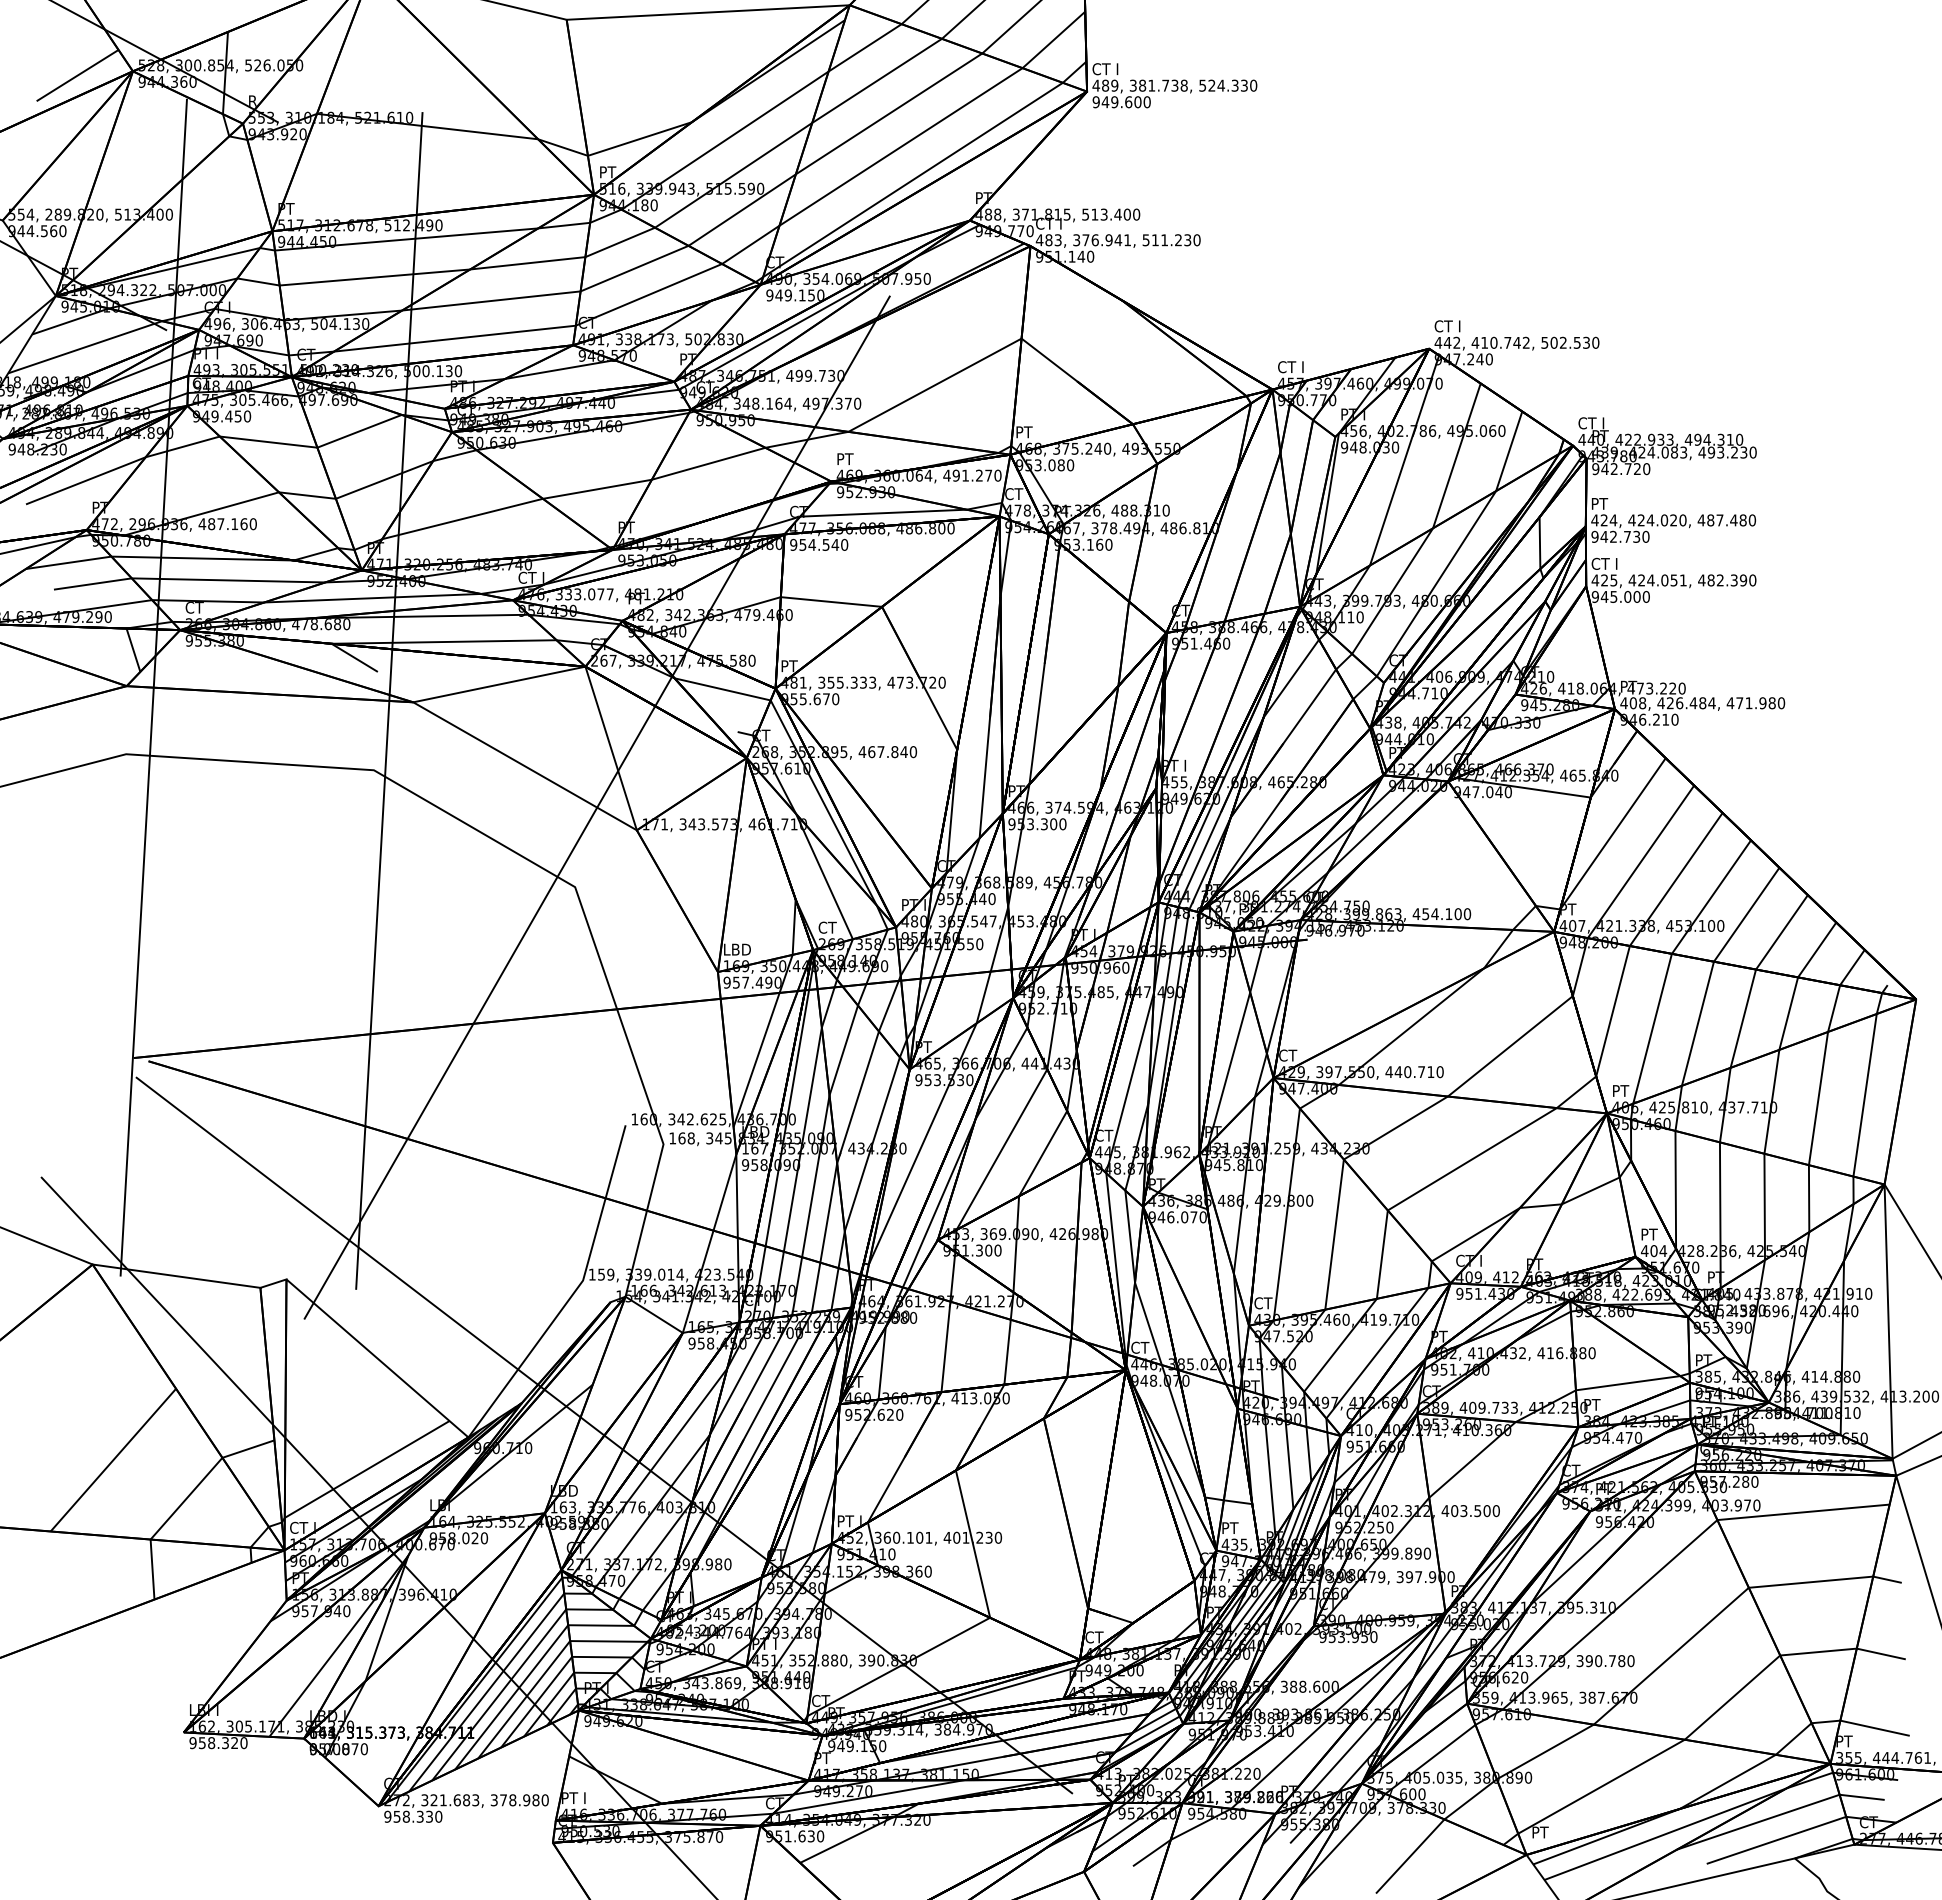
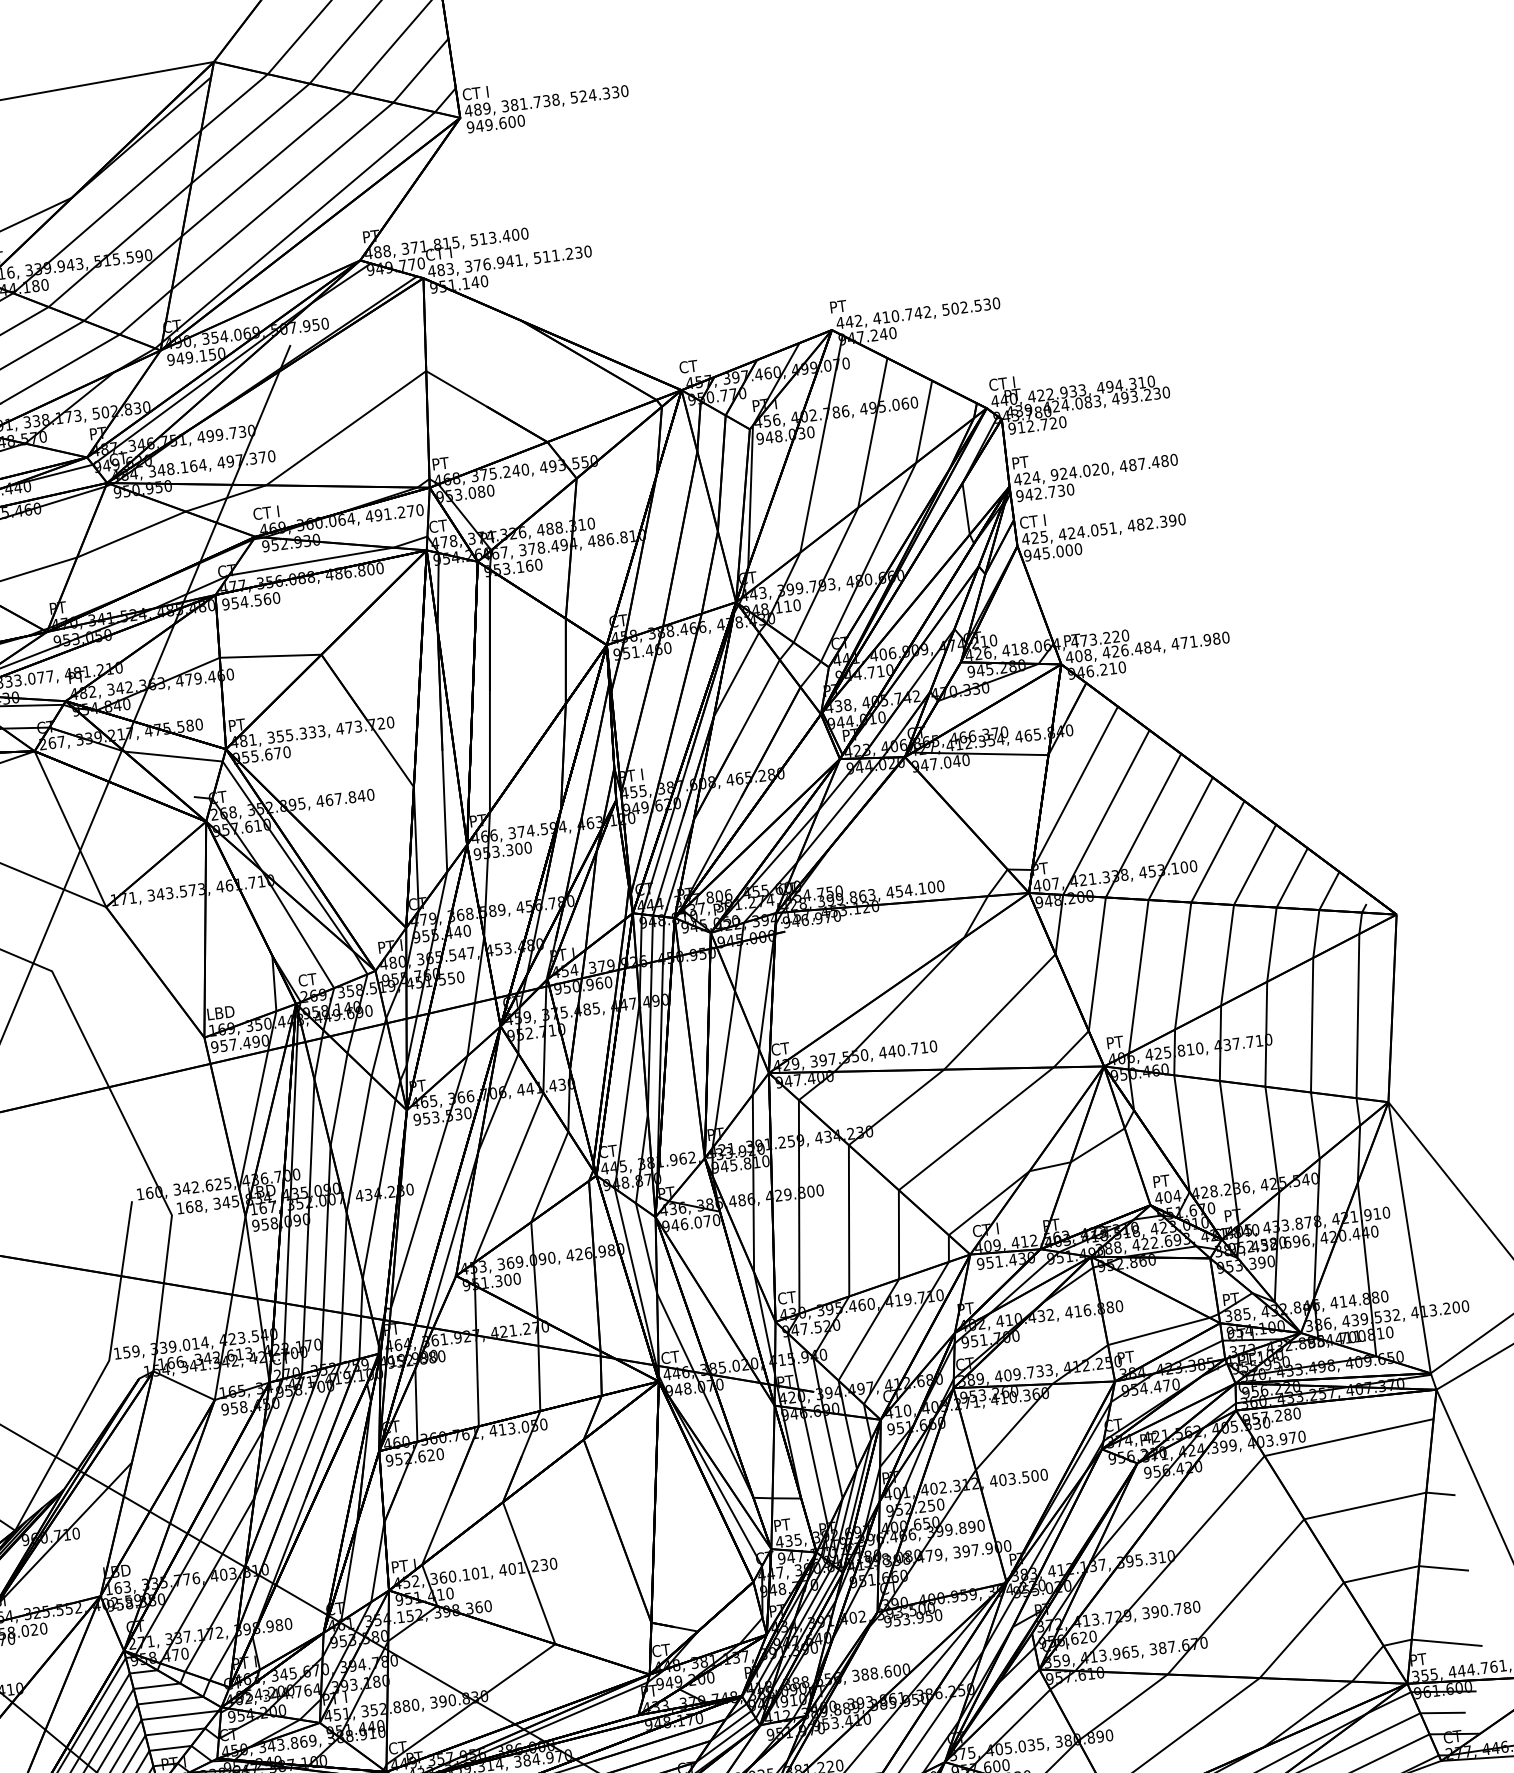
text: (1445, 326) -> (845, 305), CT I -> PT
text: (1288, 367) -> (694, 366), CT I -> CT
text: (844, 459) -> (265, 513), PT -> CT I
text: (1604, 468) -> (1020, 426), 942.720 -> 912.720
text: (1631, 520) -> (1054, 475), 424.020, -> 924.020,
text: (835, 544) -> (267, 598), 954.540 -> 954.560

